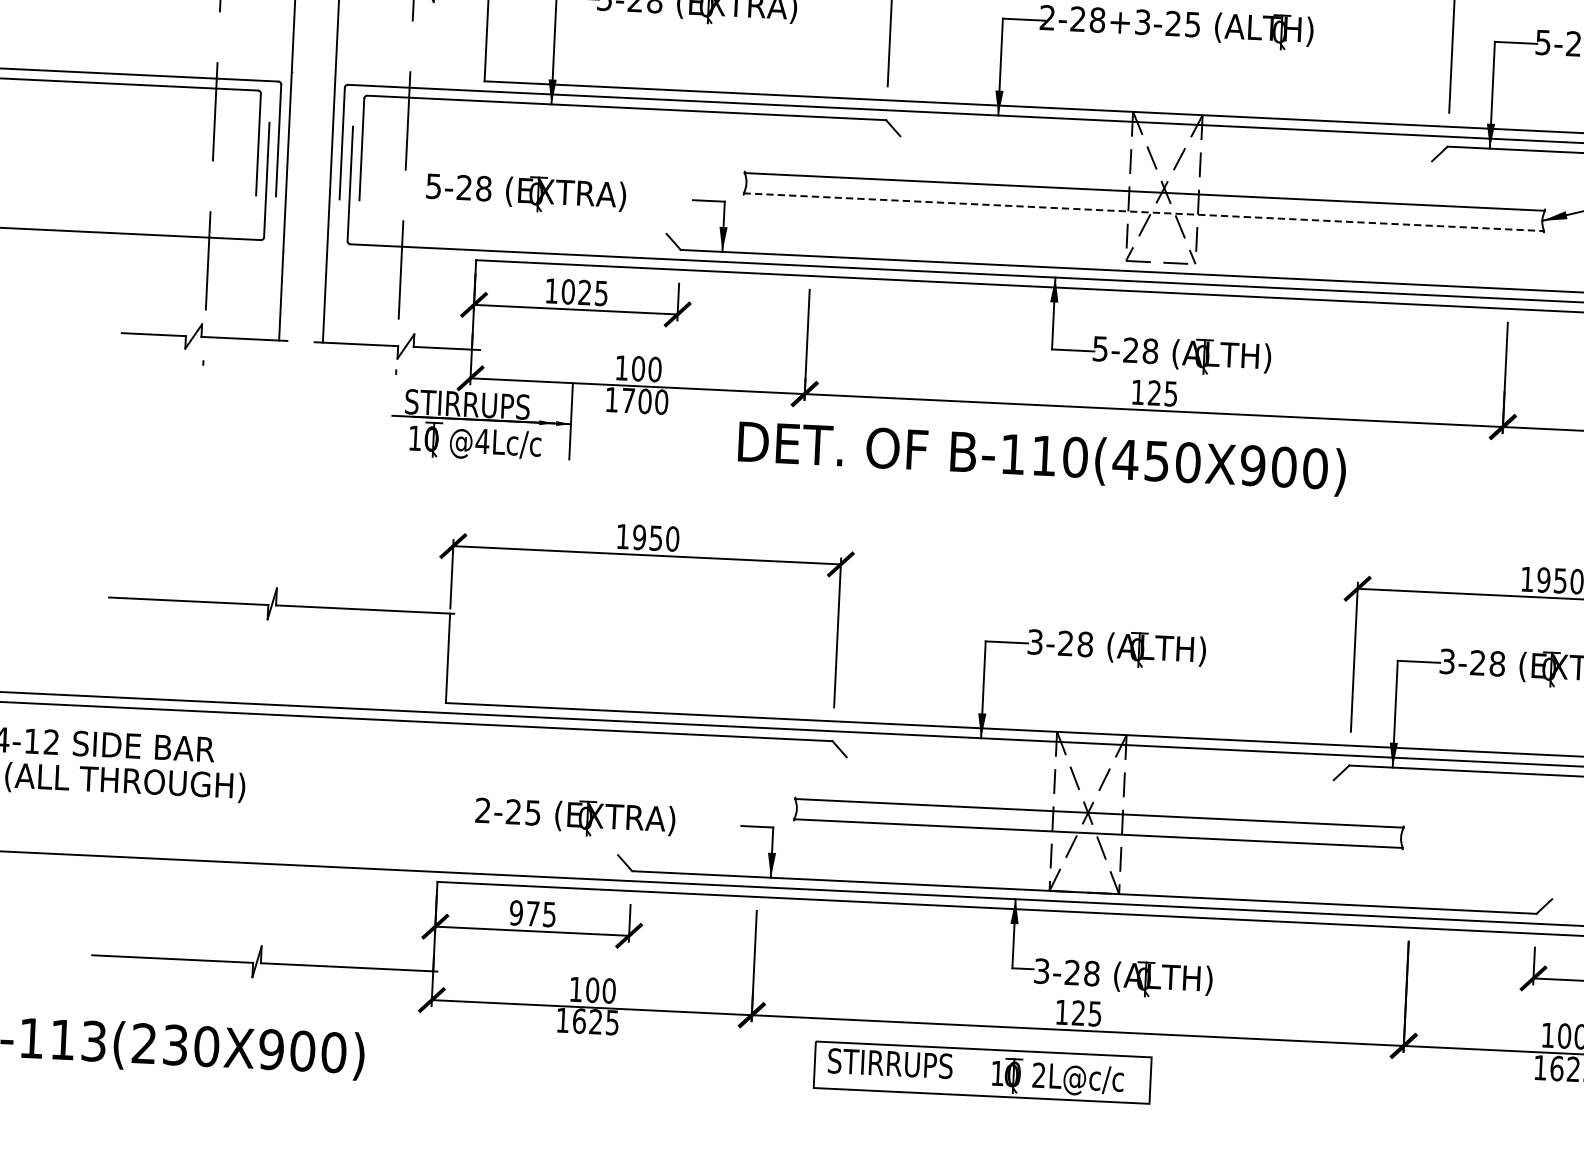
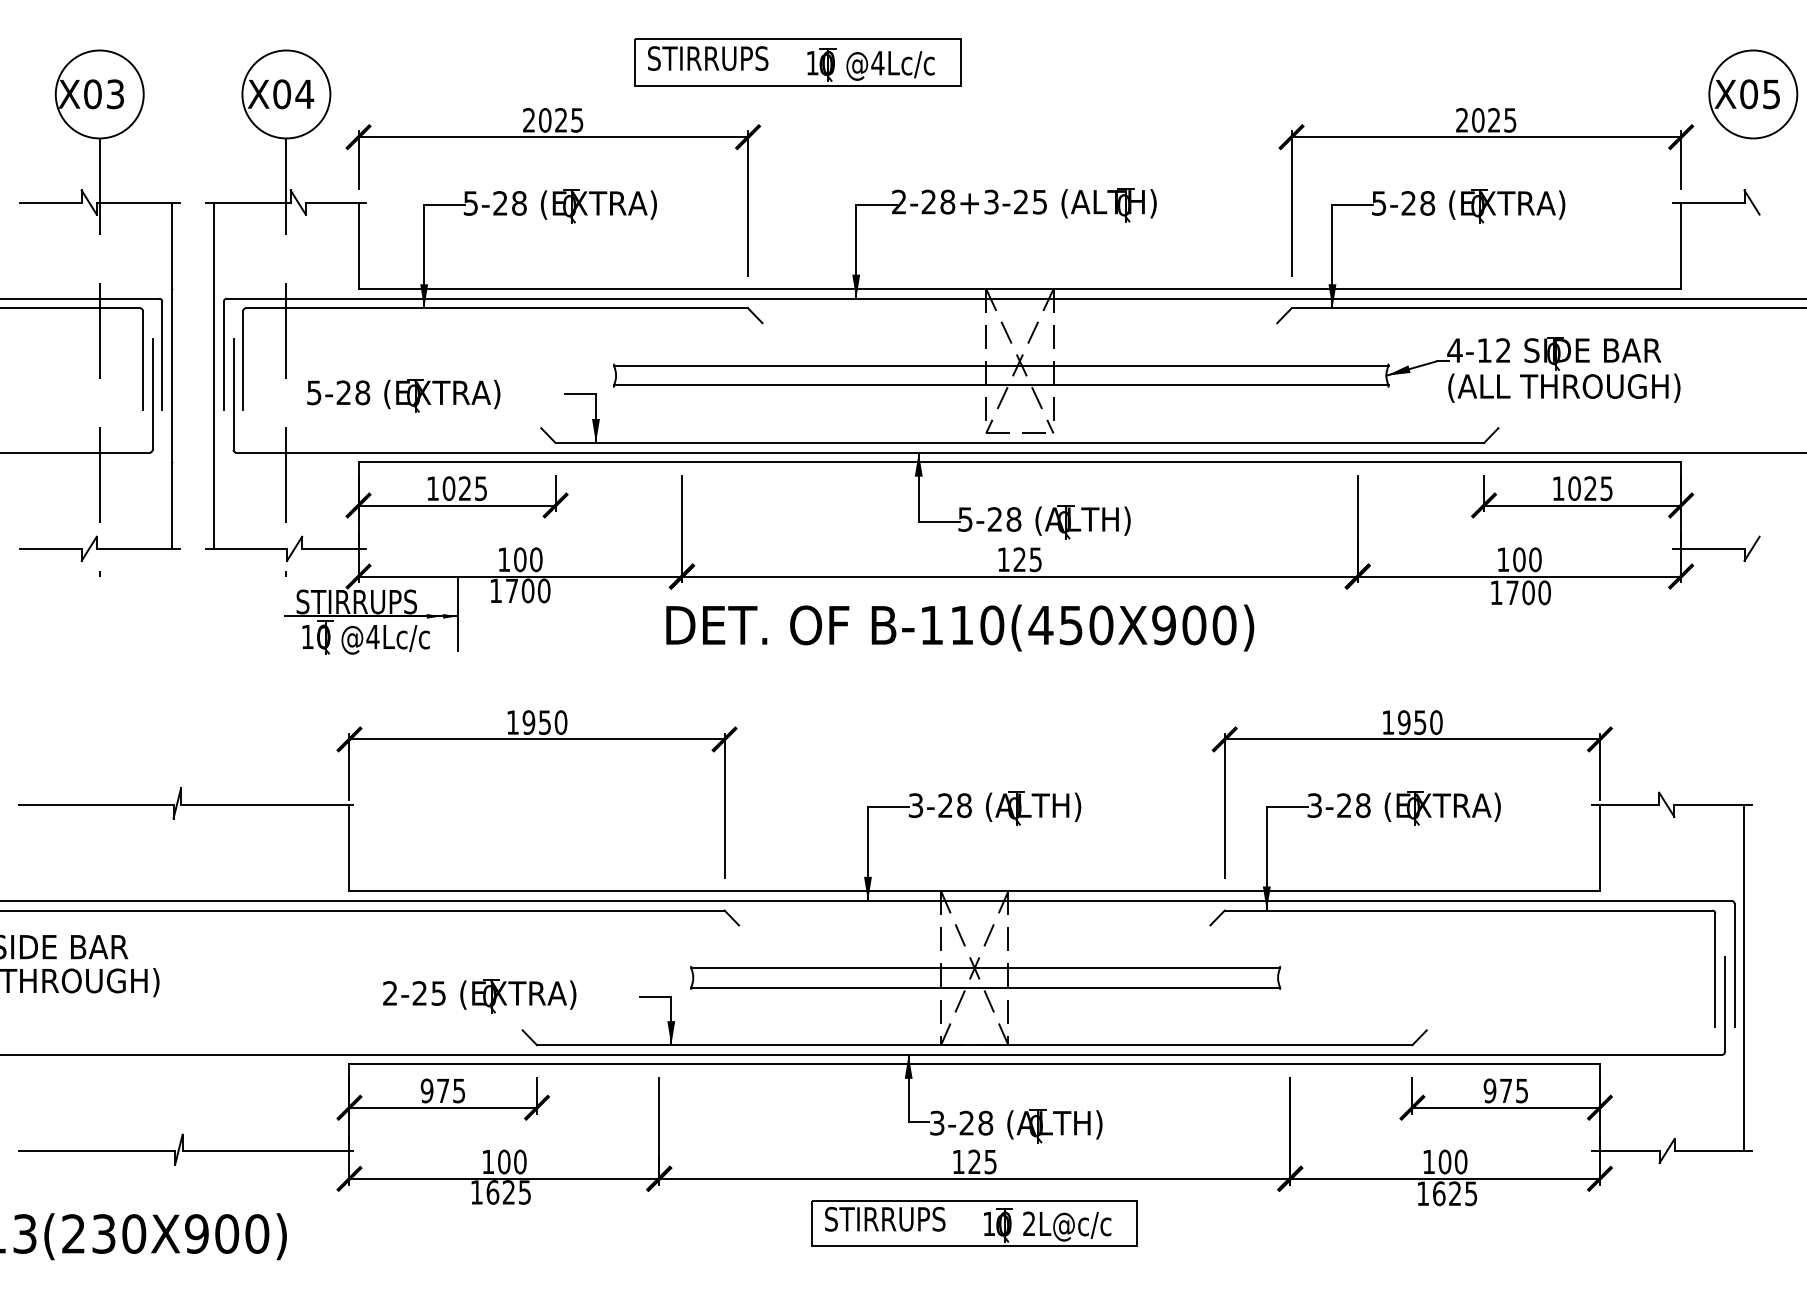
line: (1144, 212) -> (1001, 385), dashed -> solid
text: (1042, 458) -> (960, 627), moved
part: (982, 1072) -> (974, 1223), moved

